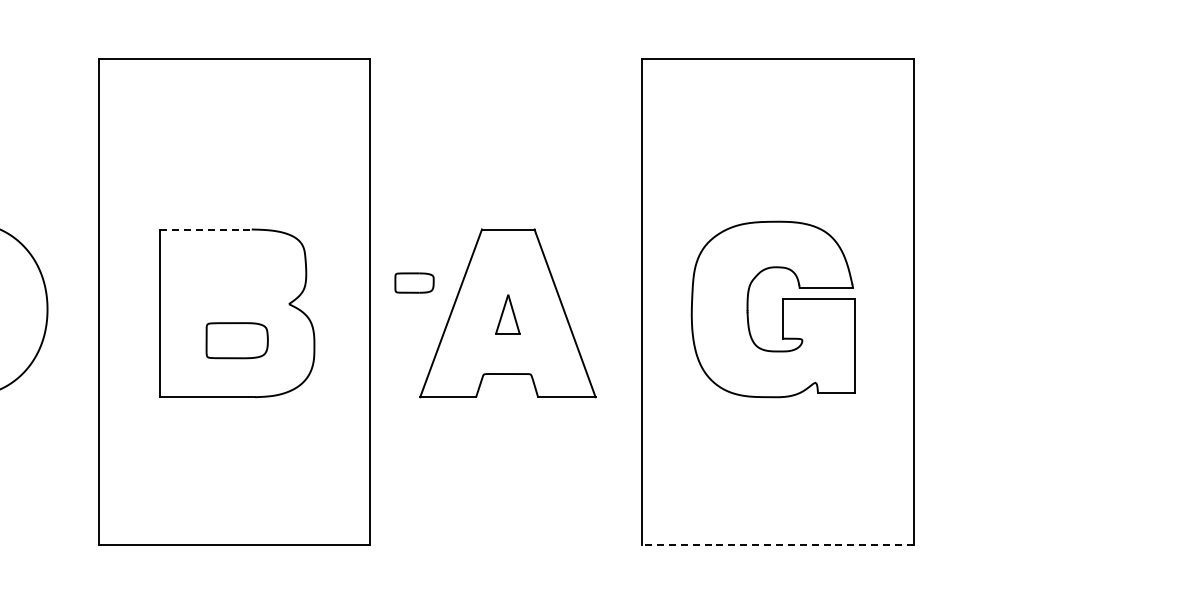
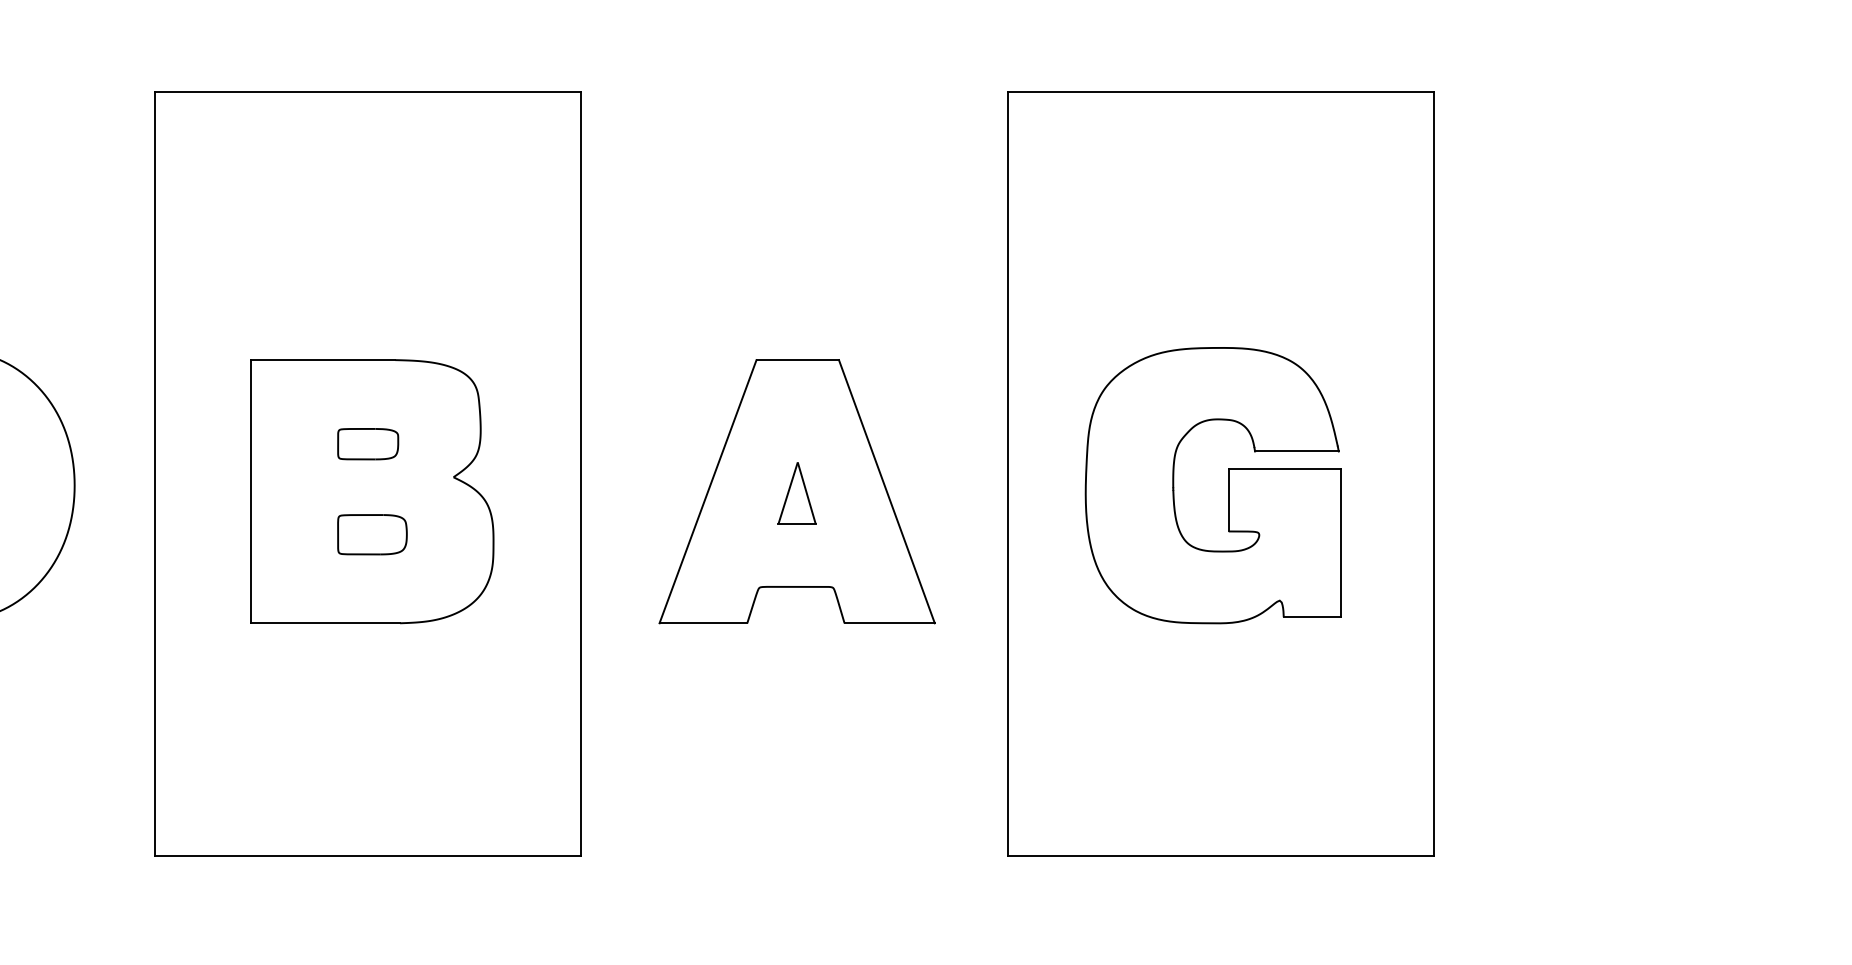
line: (205, 229) -> (322, 360), dashed -> solid
part: (414, 282) -> (368, 443), moved
part: (237, 340) -> (372, 534), size x0.71
line: (778, 545) -> (1221, 856), dashed -> solid

